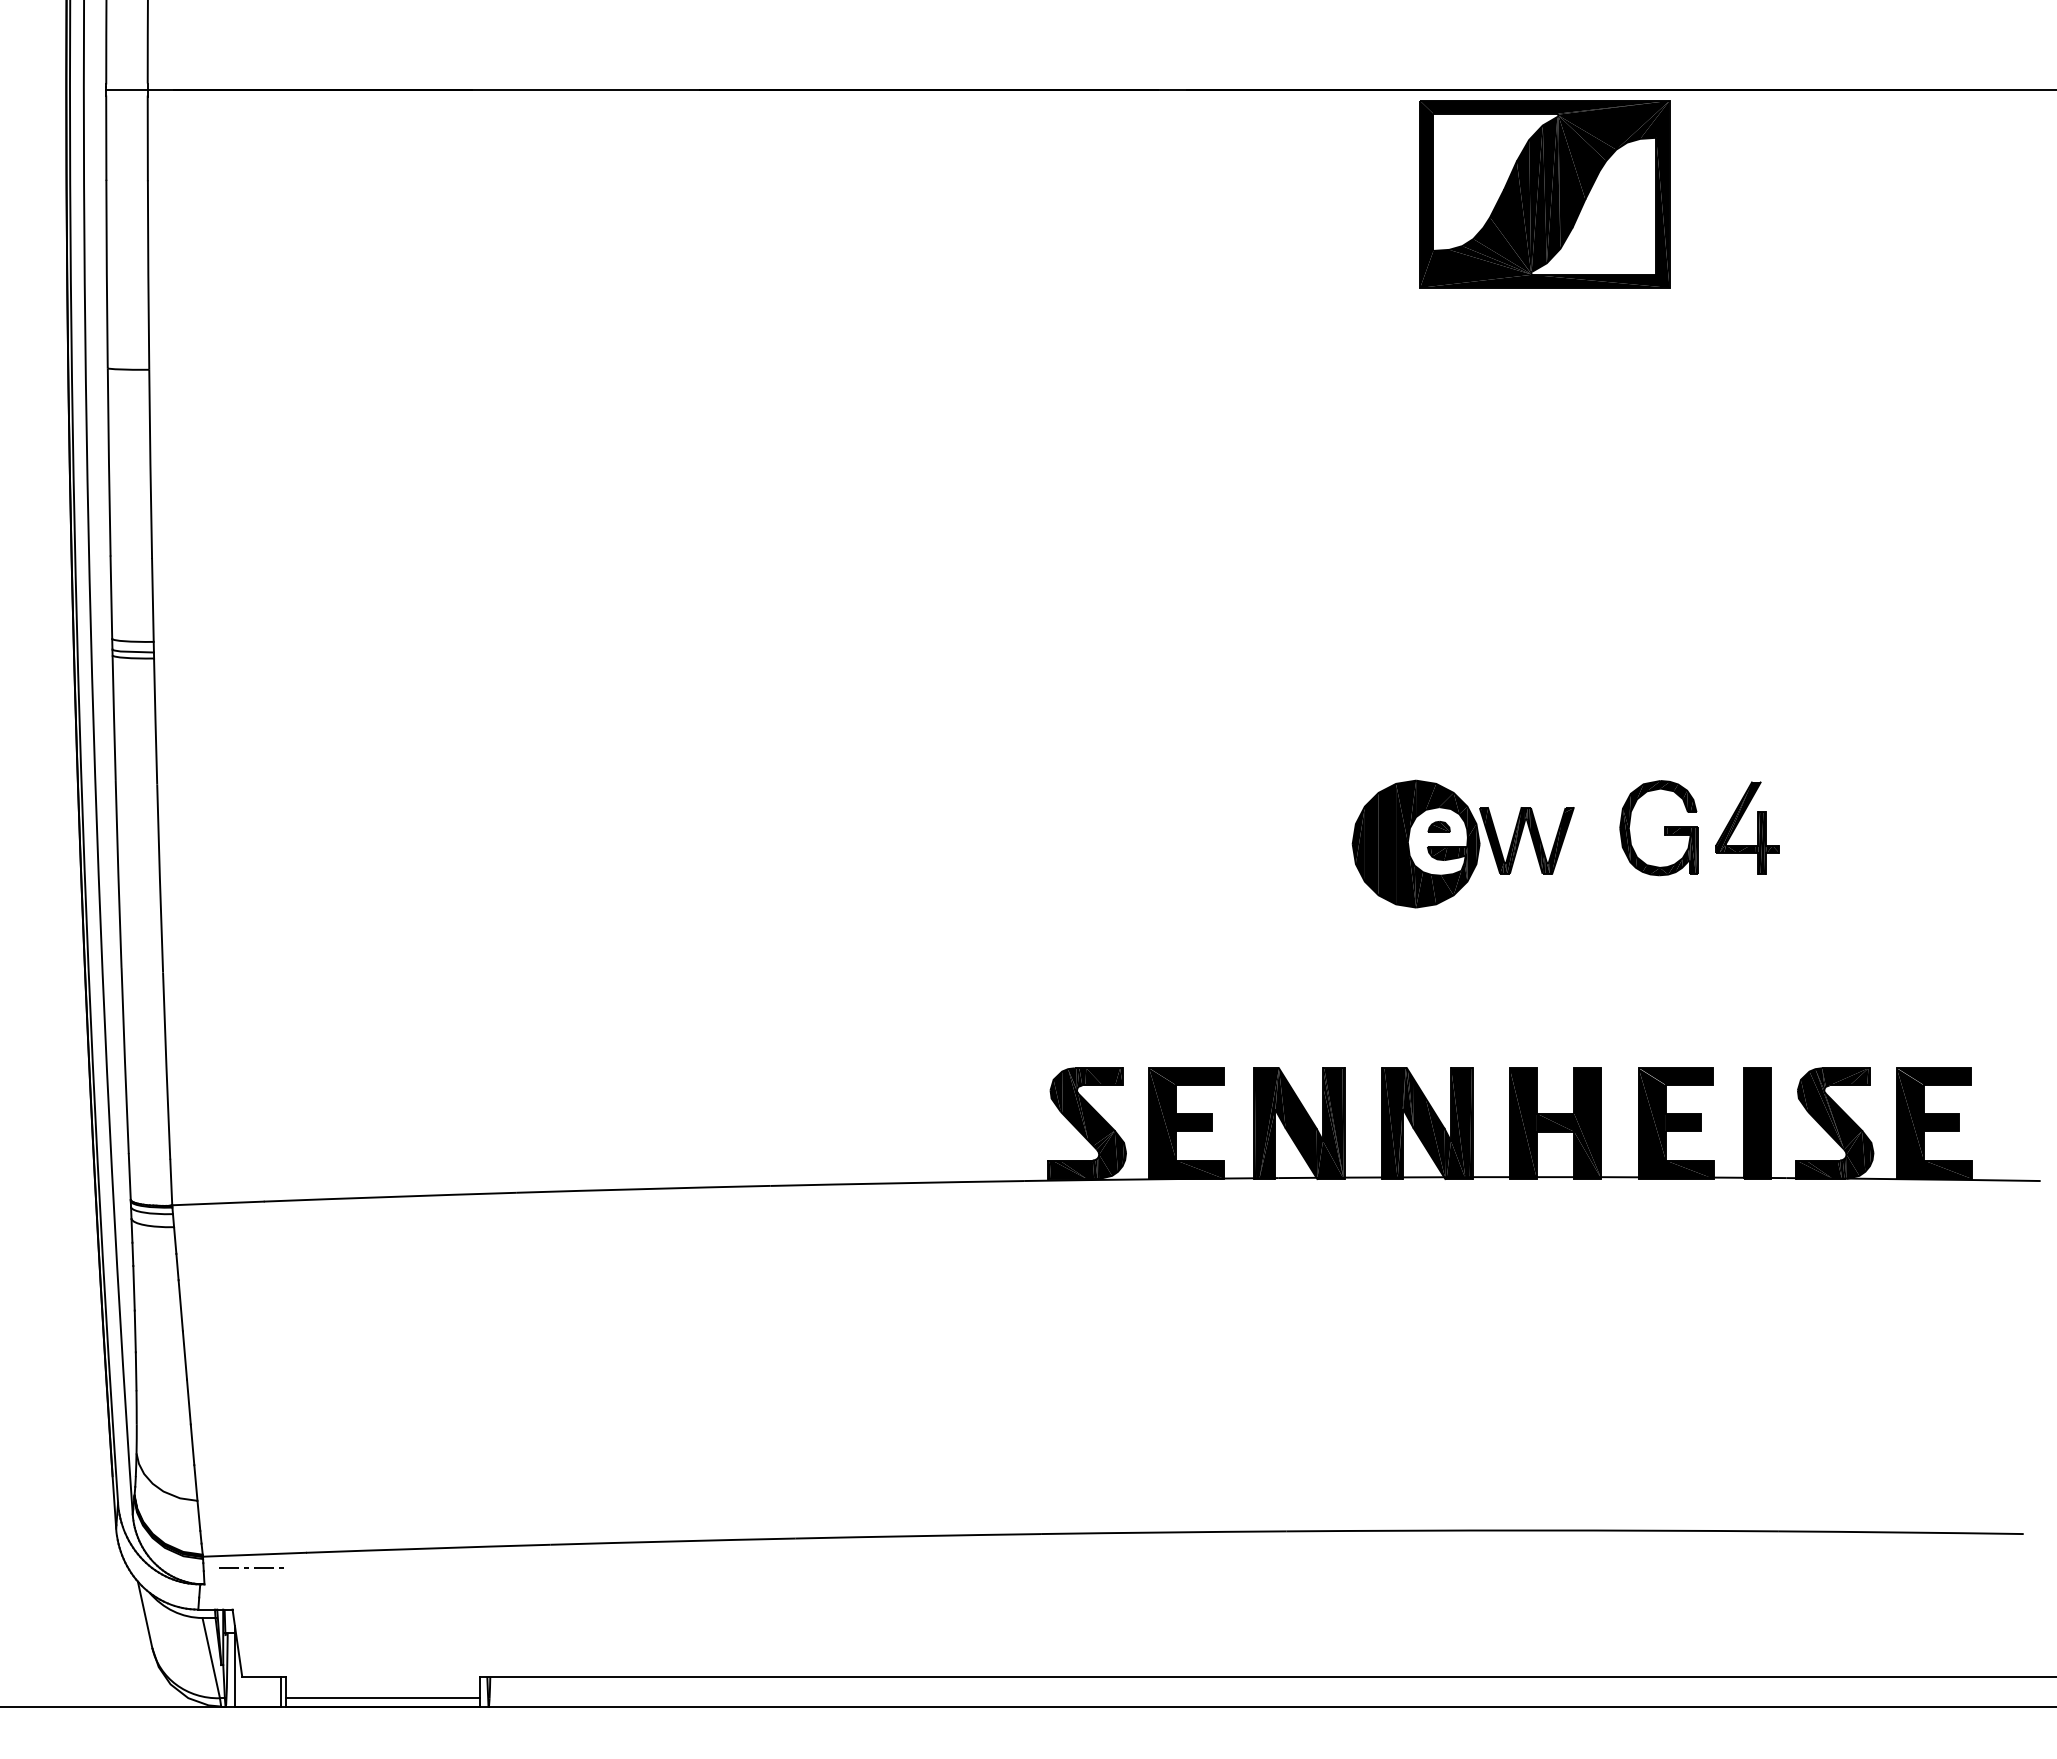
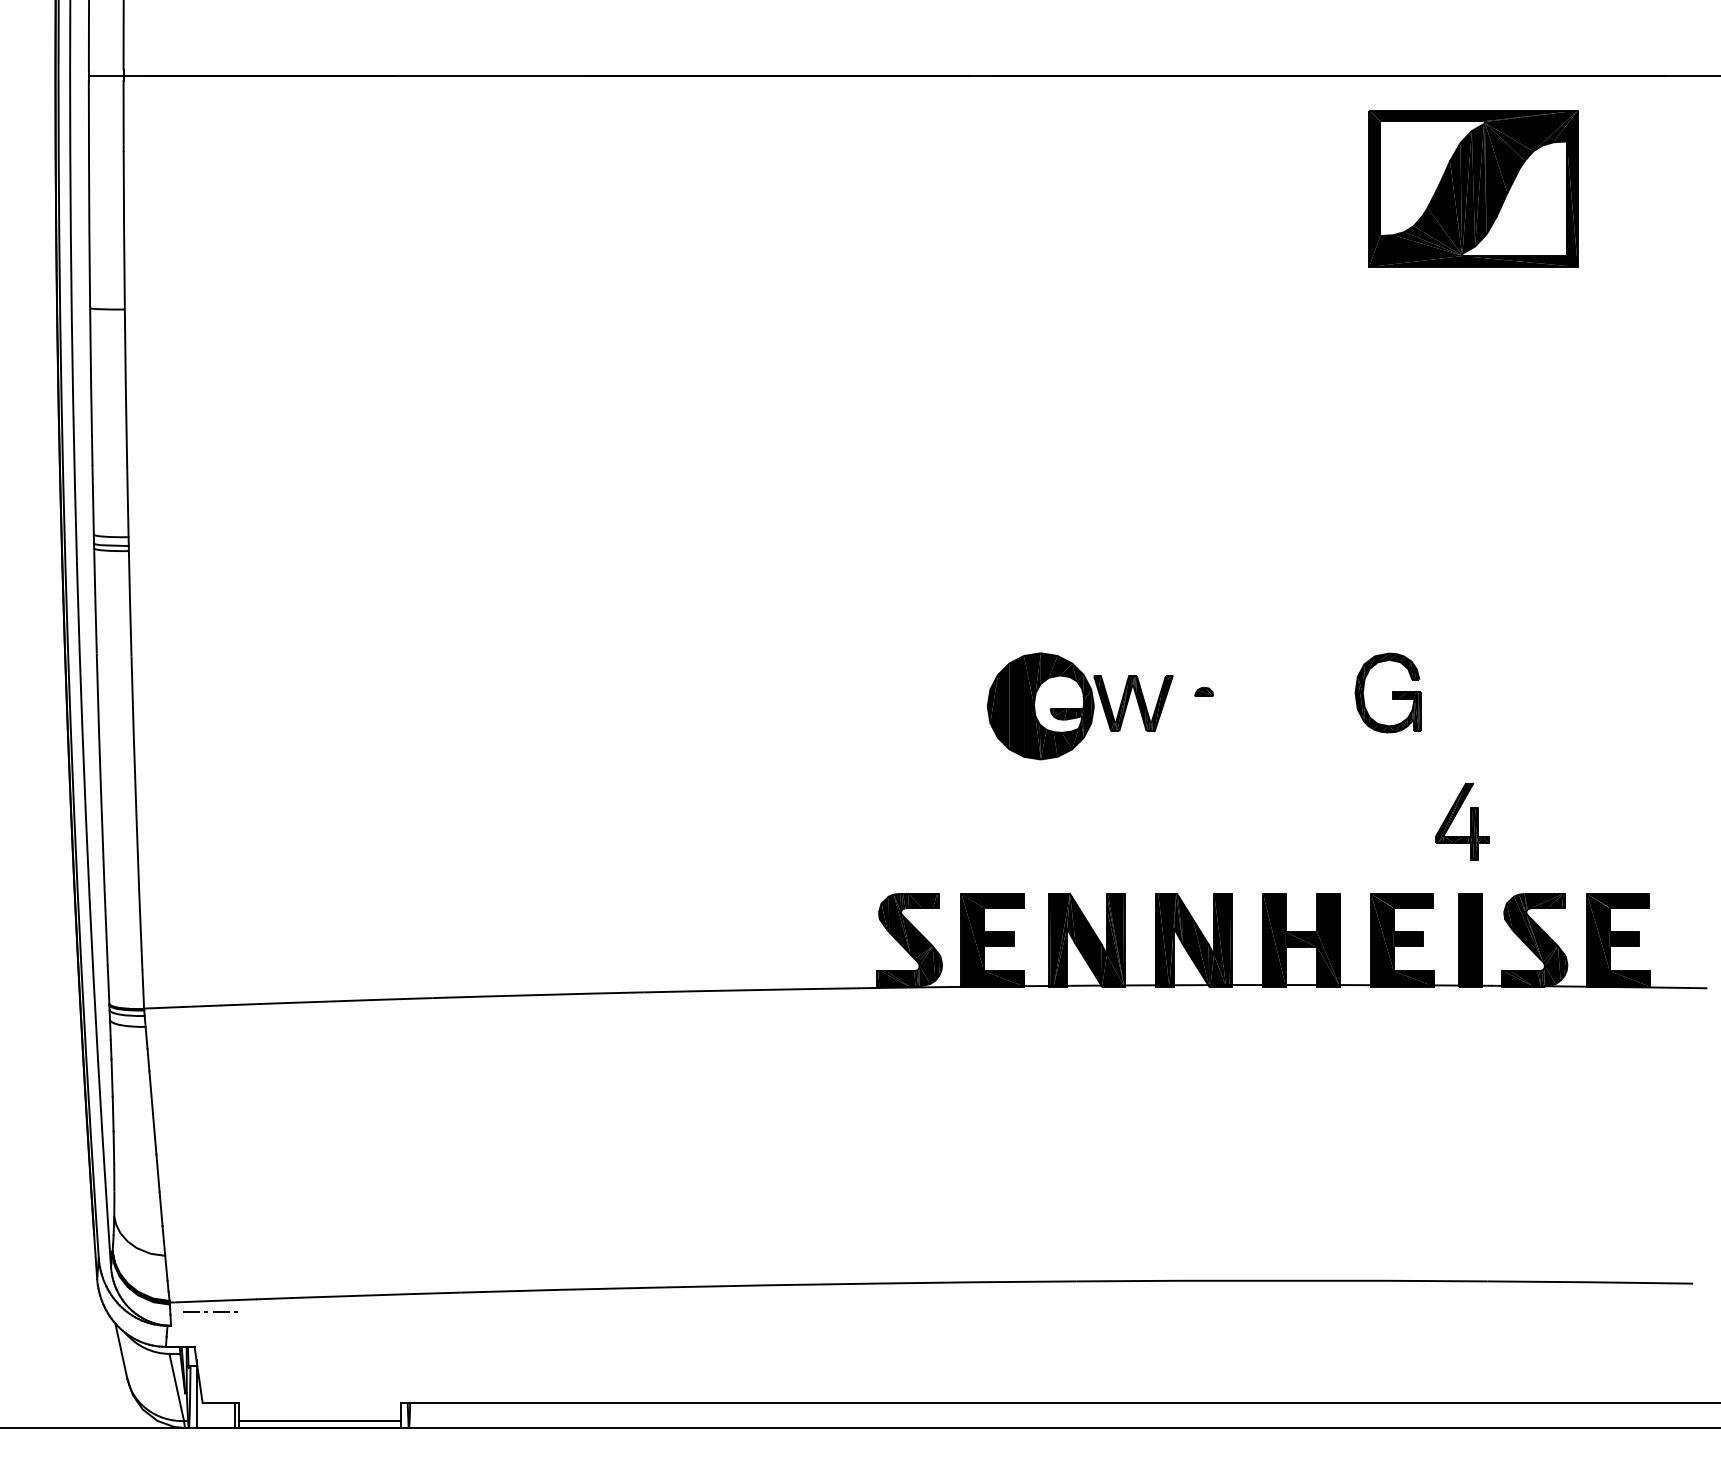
part: (1544, 194) -> (1473, 188), moved
part: (1757, 827) -> (1470, 821), moved
part: (1462, 844) -> (1079, 706), moved

